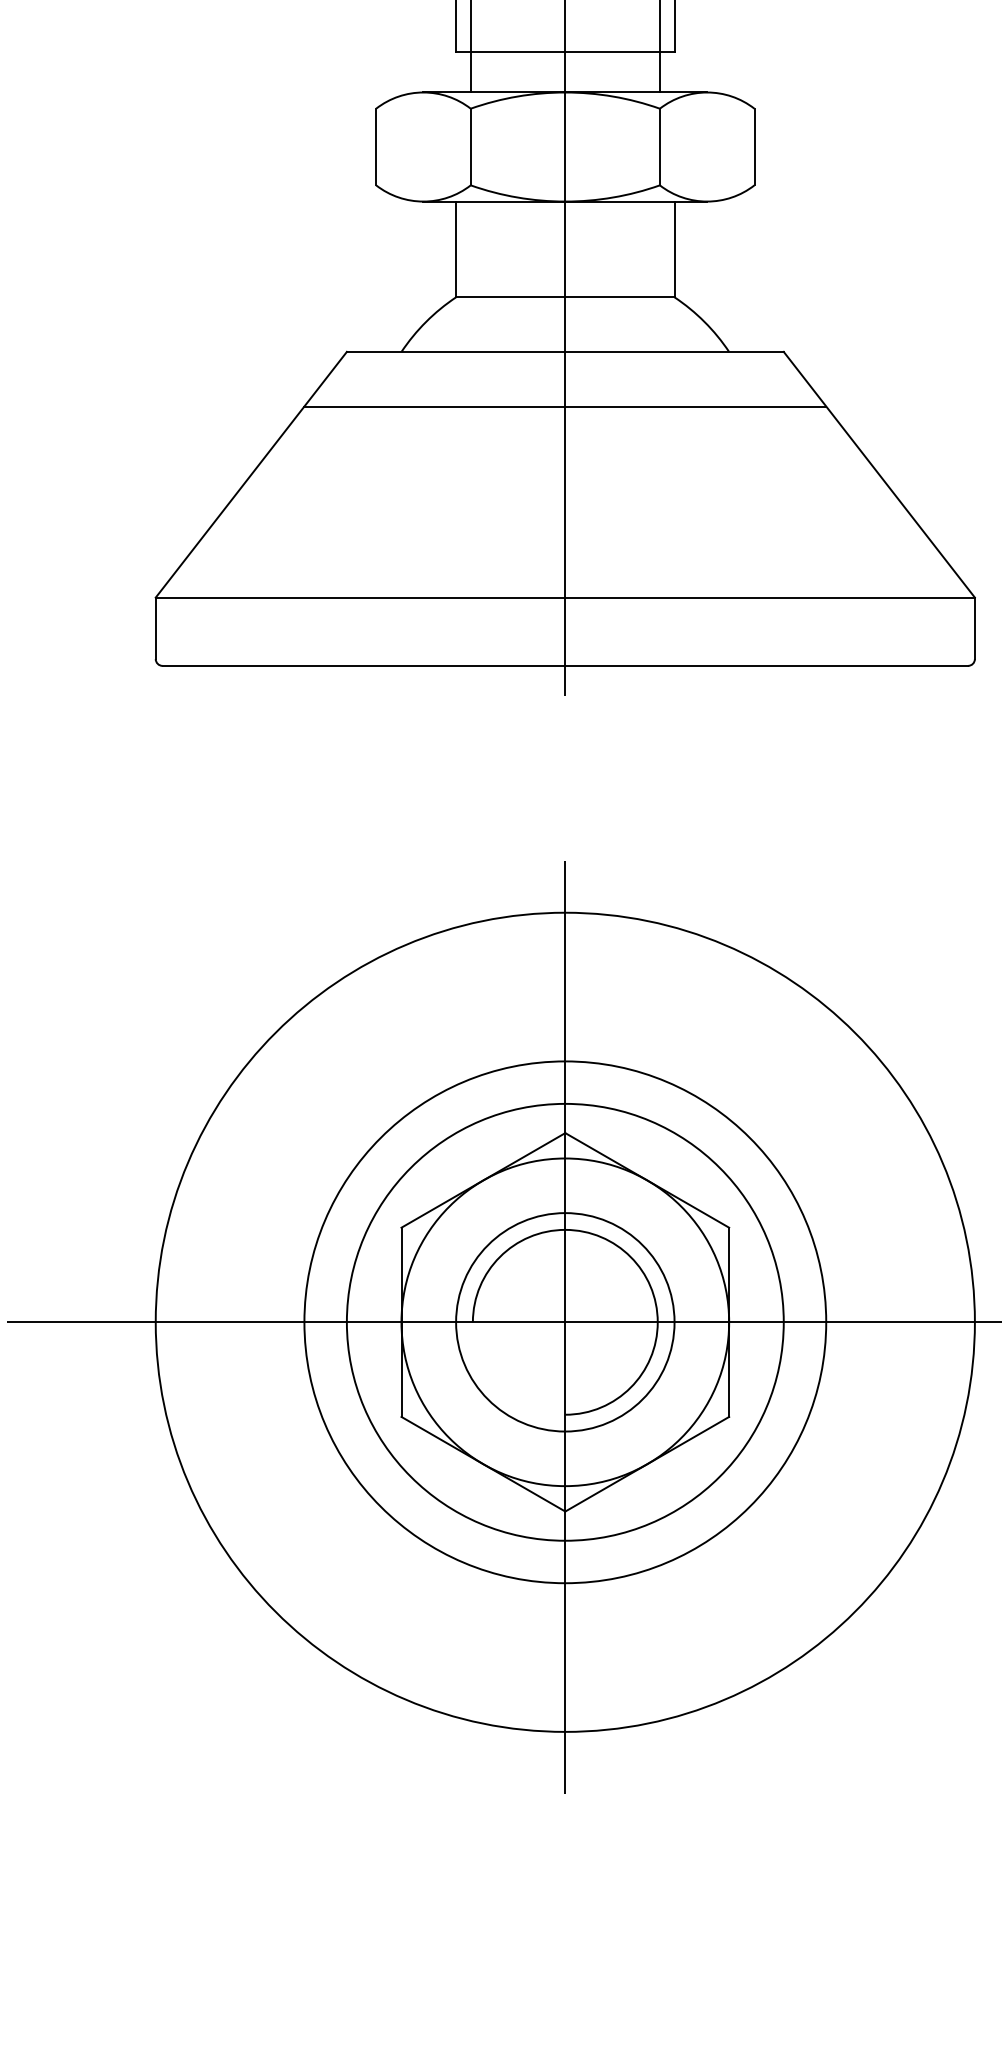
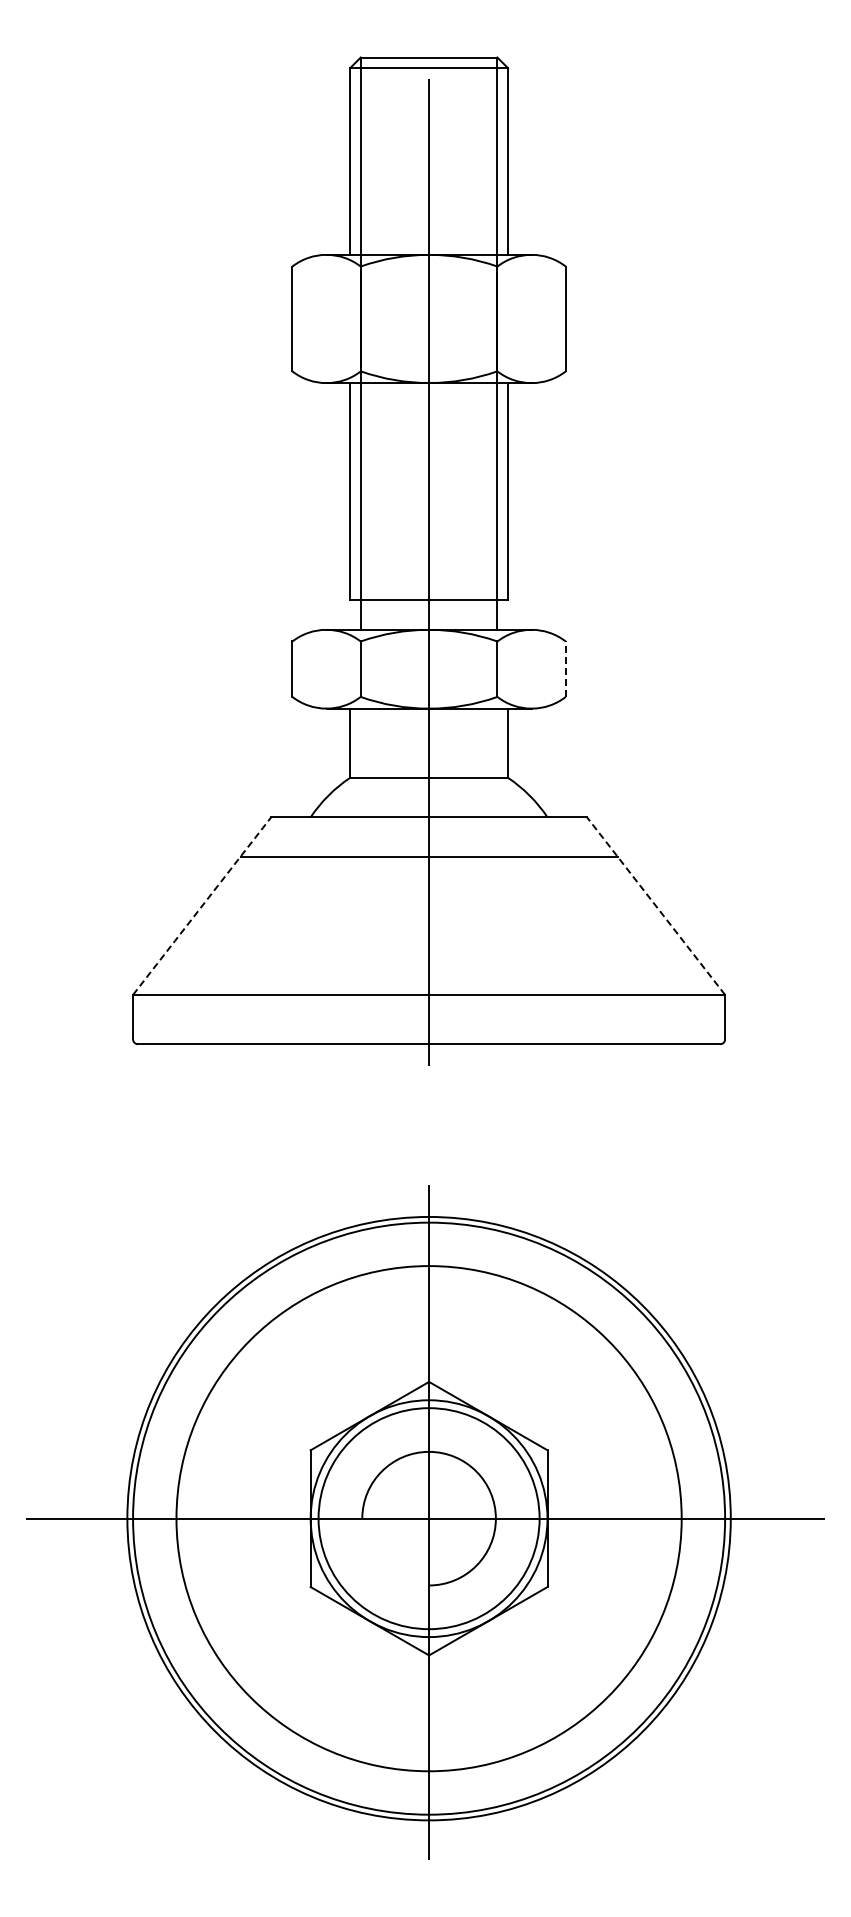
line: (754, 147) -> (565, 669), solid -> dashed
line: (251, 475) -> (202, 906), solid -> dashed
line: (879, 475) -> (656, 906), solid -> dashed
circle: (564, 1322) -> (428, 1518), size x1.6
circle: (564, 1322) -> (428, 1518), size x1.6
circle: (565, 1322) -> (429, 1518), size x1.4

